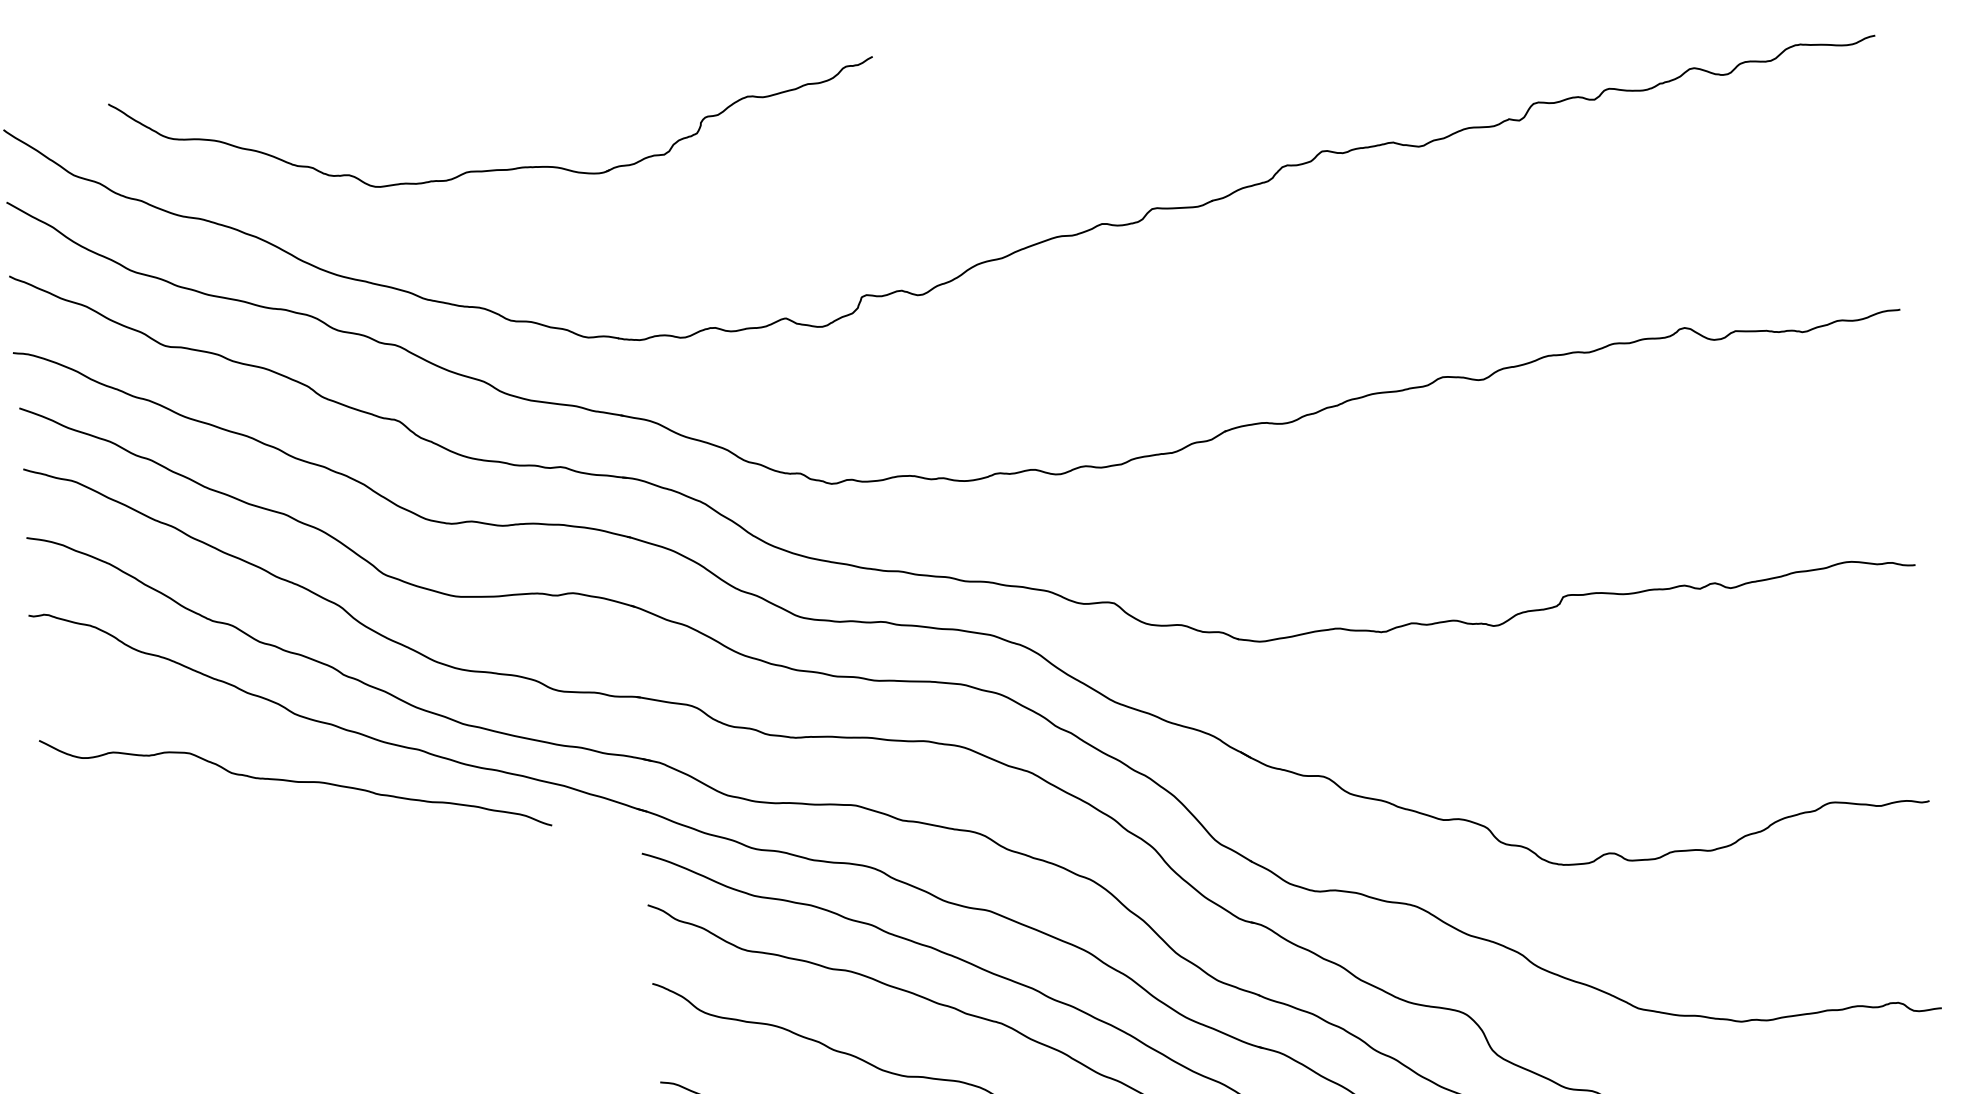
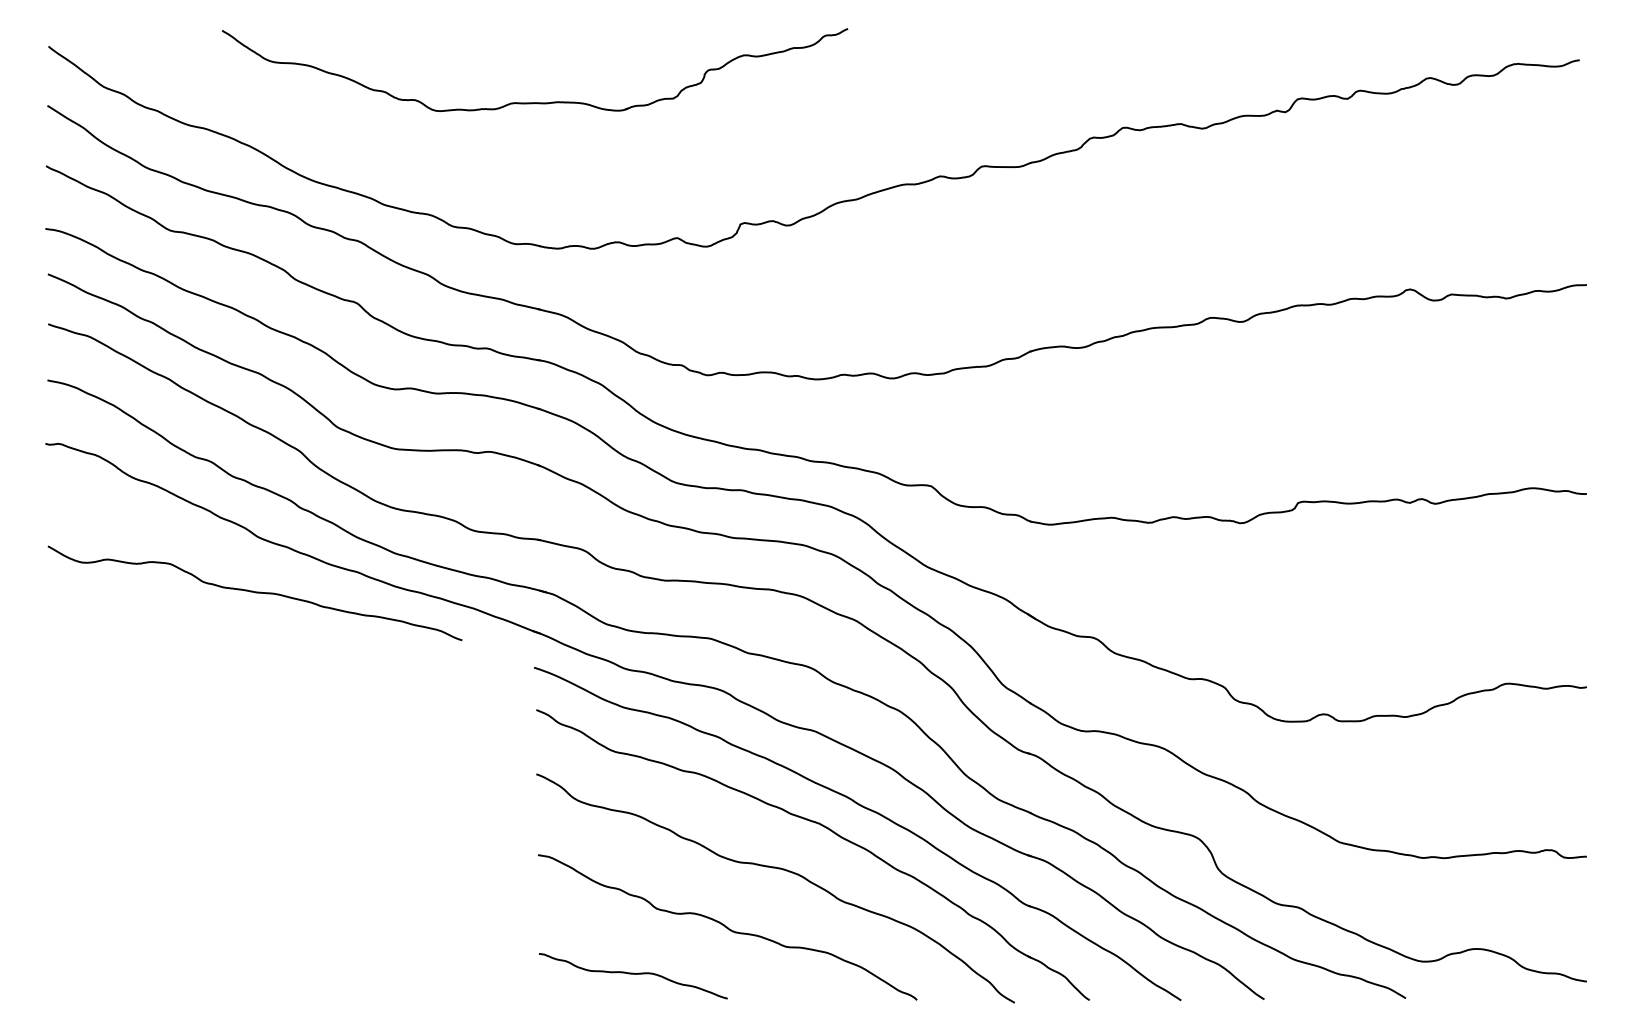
part: (495, 169) -> (534, 102), moved

